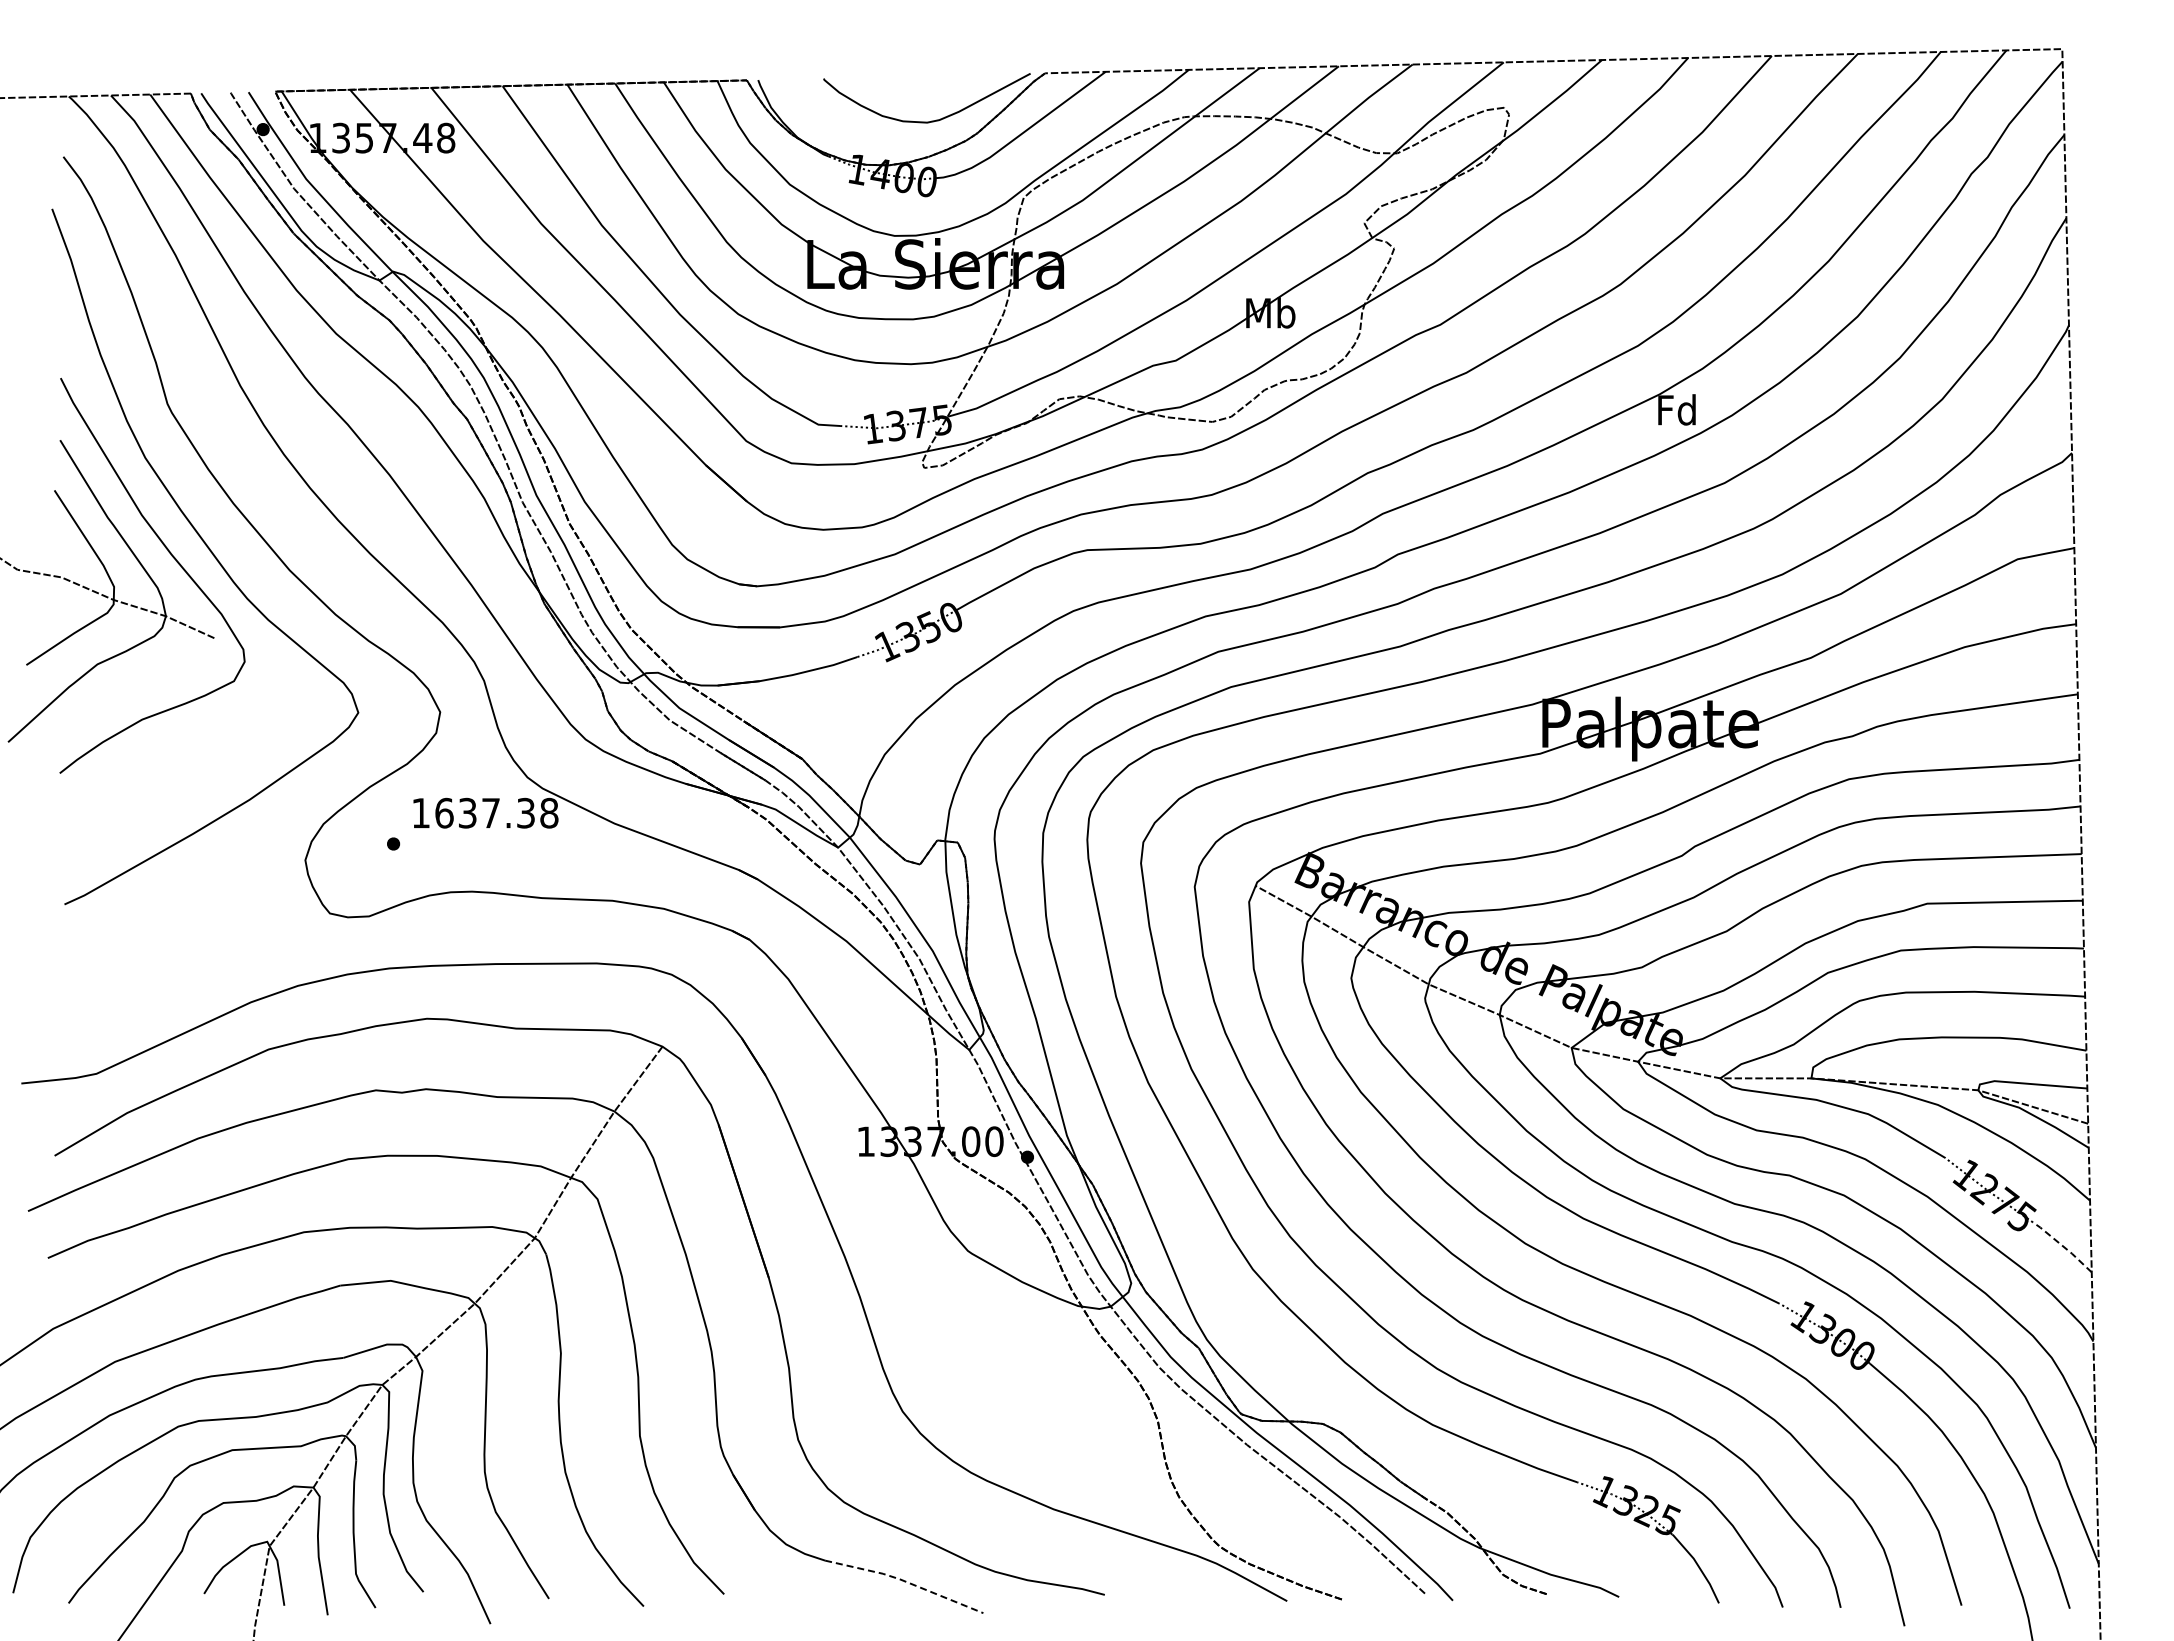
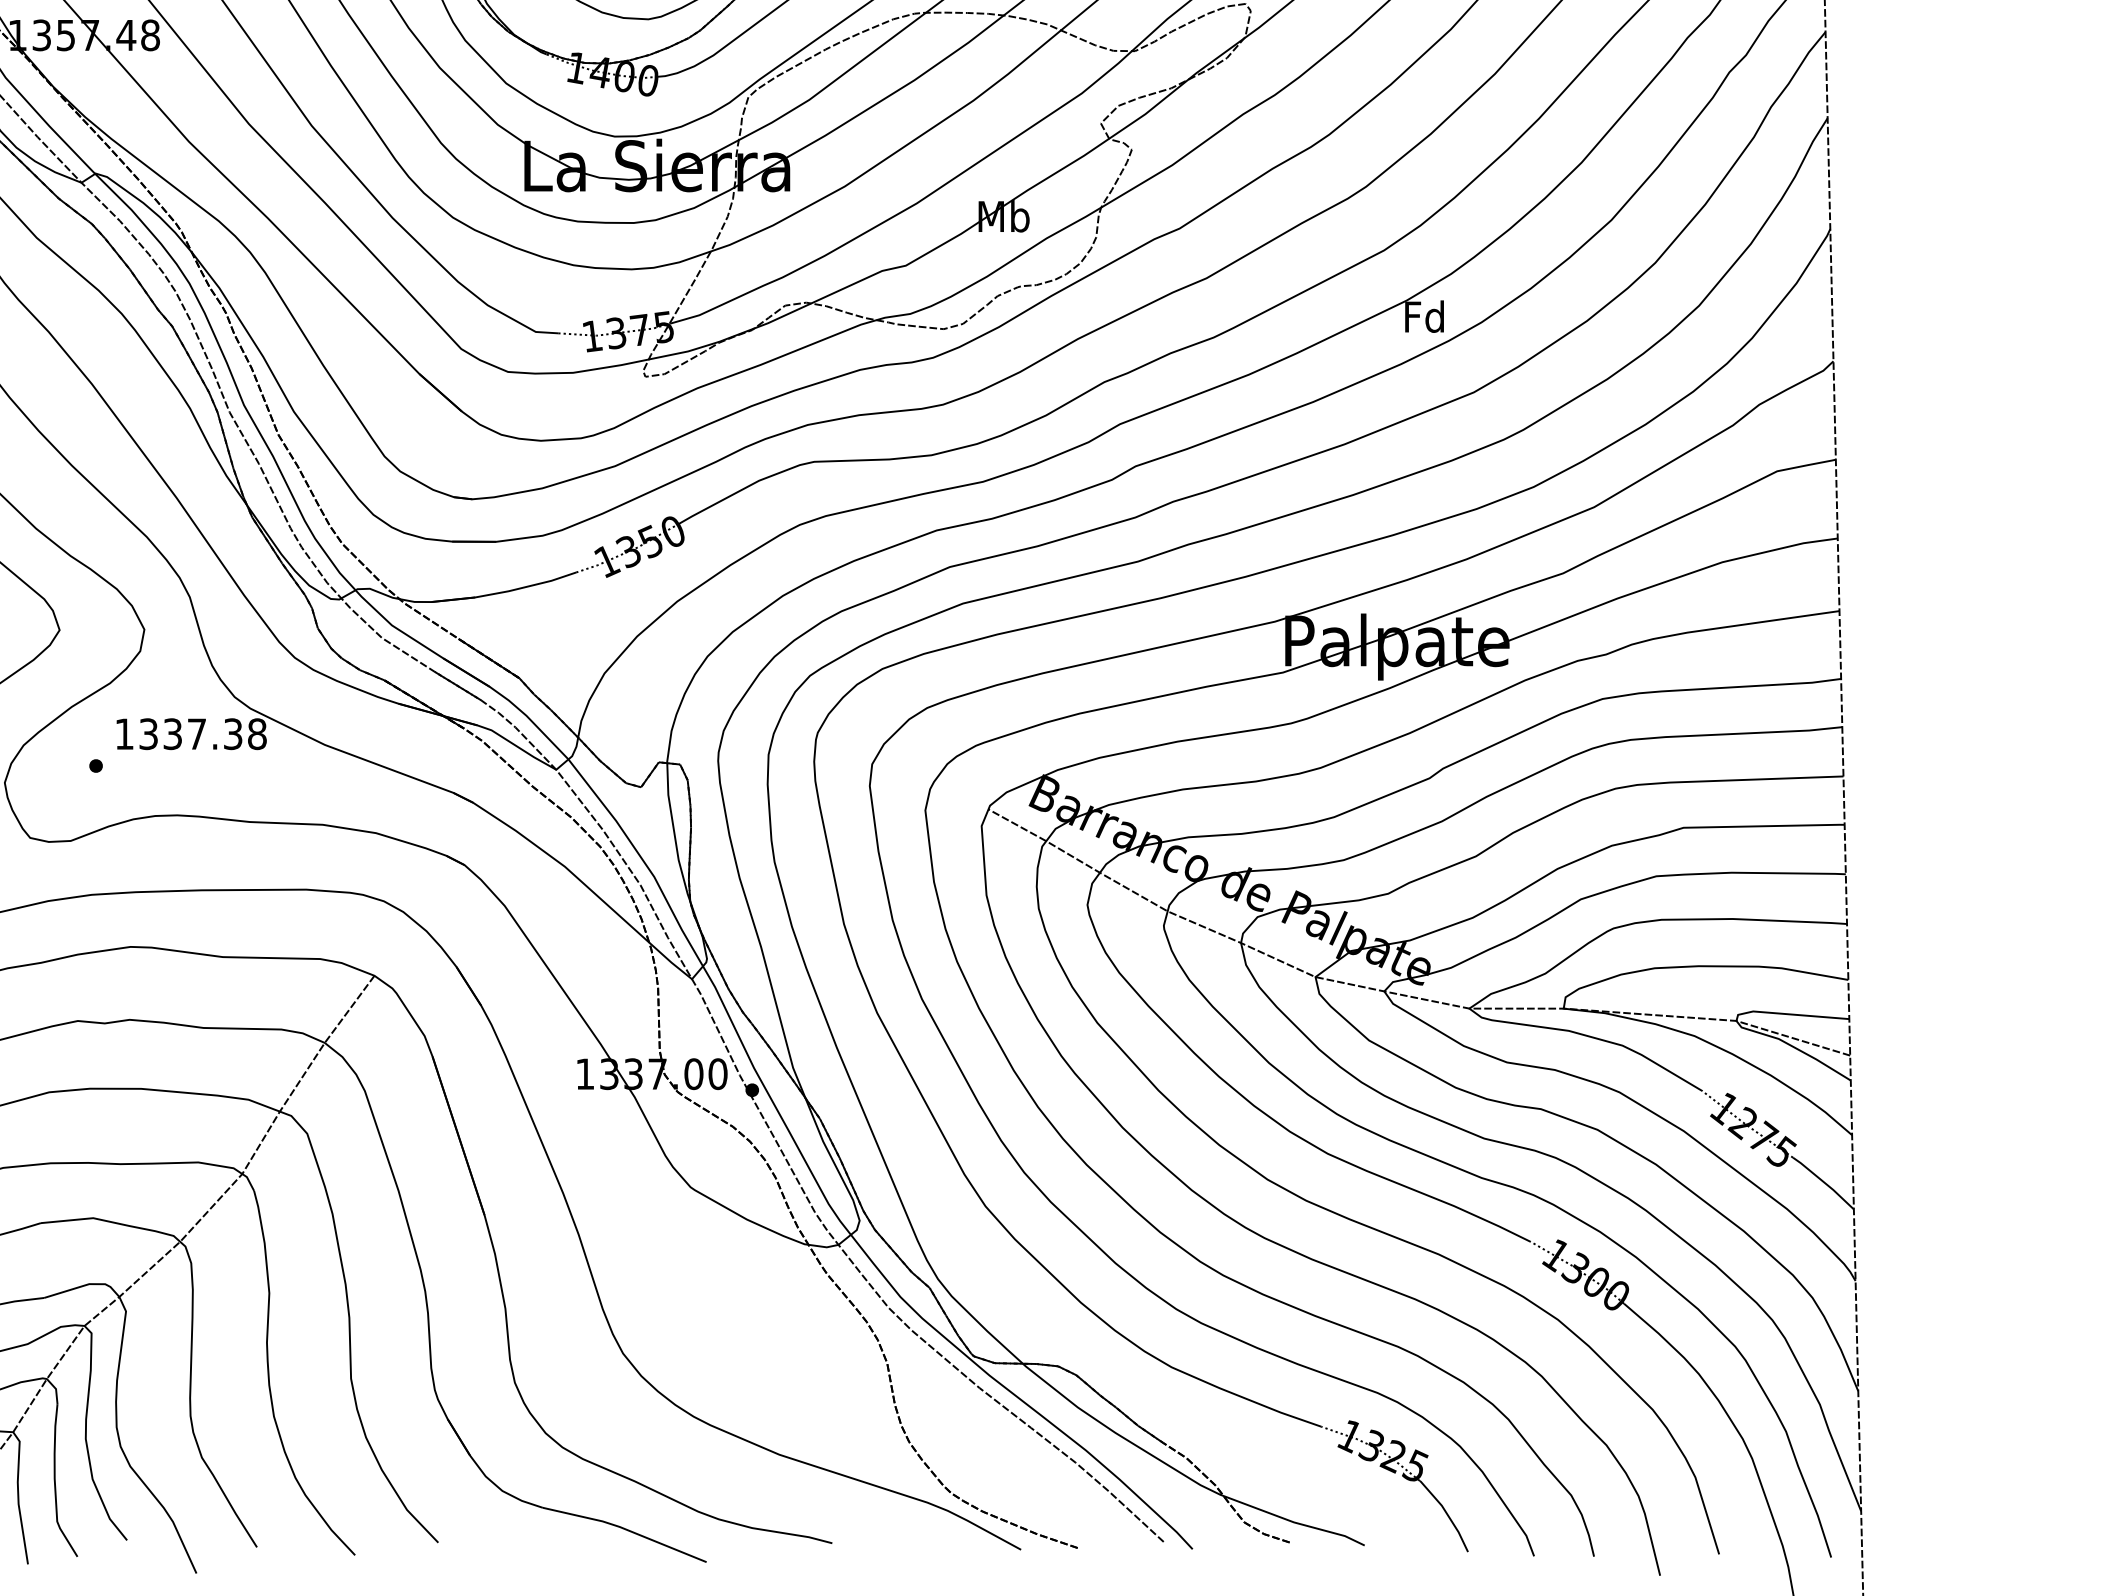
text: (444, 812) -> (148, 733), 1637.38 -> 1337.38
line: (2062, 1246) -> (1823, 1182), dashed -> solid
line: (905, 1581) -> (625, 1529), dashed -> solid

